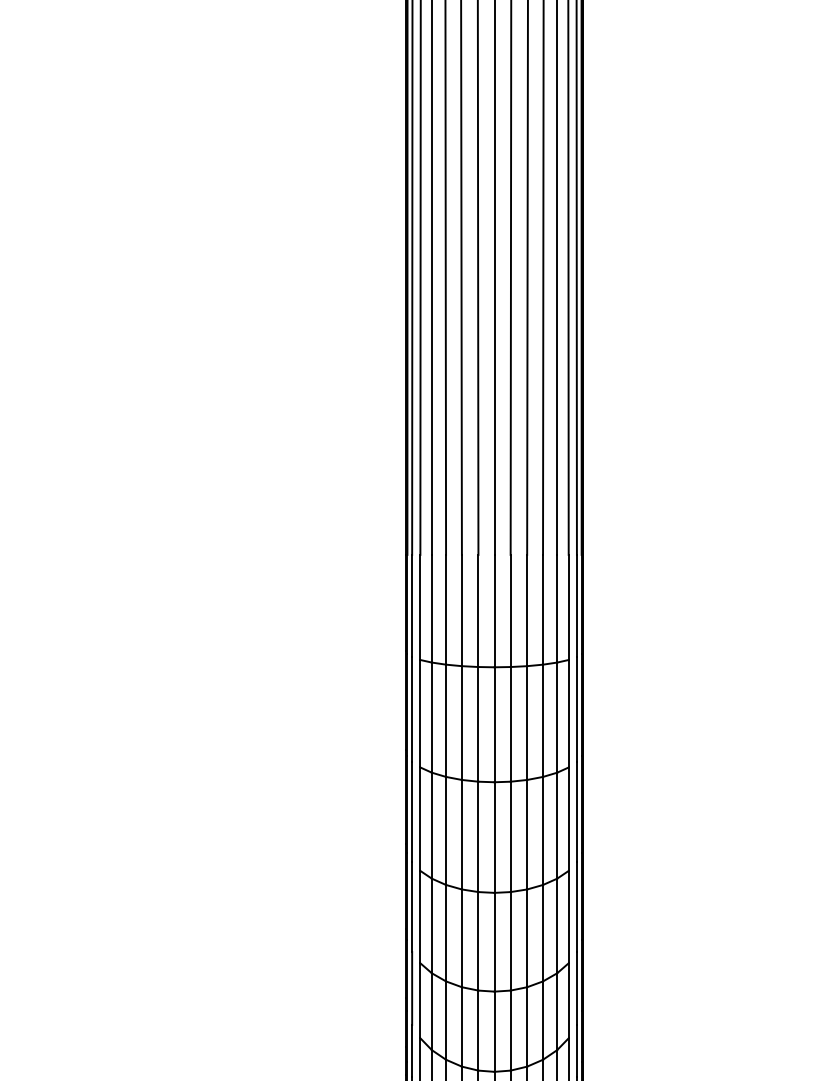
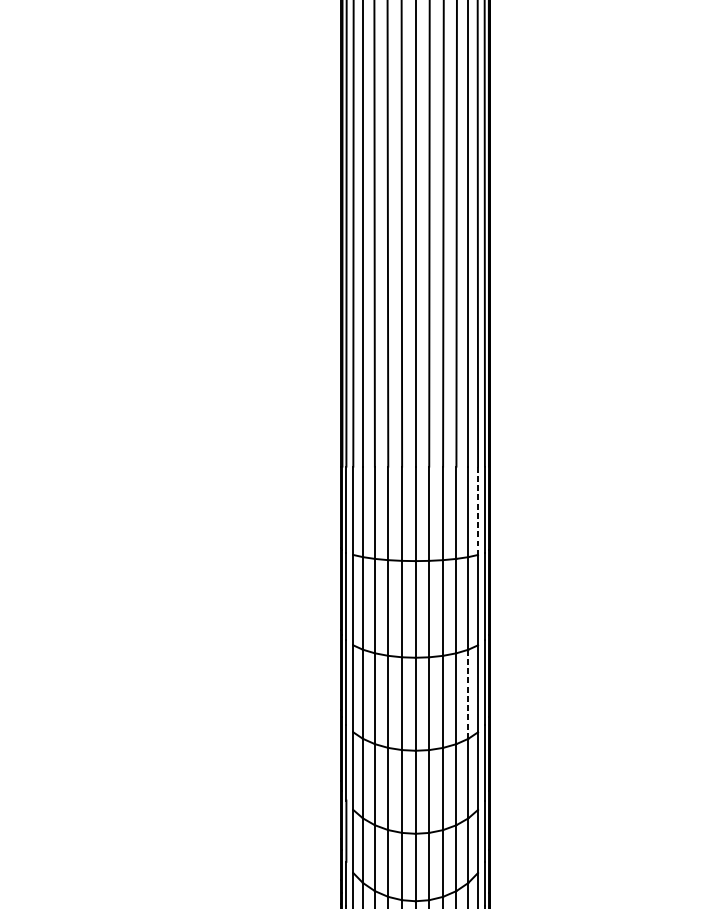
line: (568, 607) -> (477, 510), solid -> dashed
line: (557, 825) -> (468, 694), solid -> dashed

